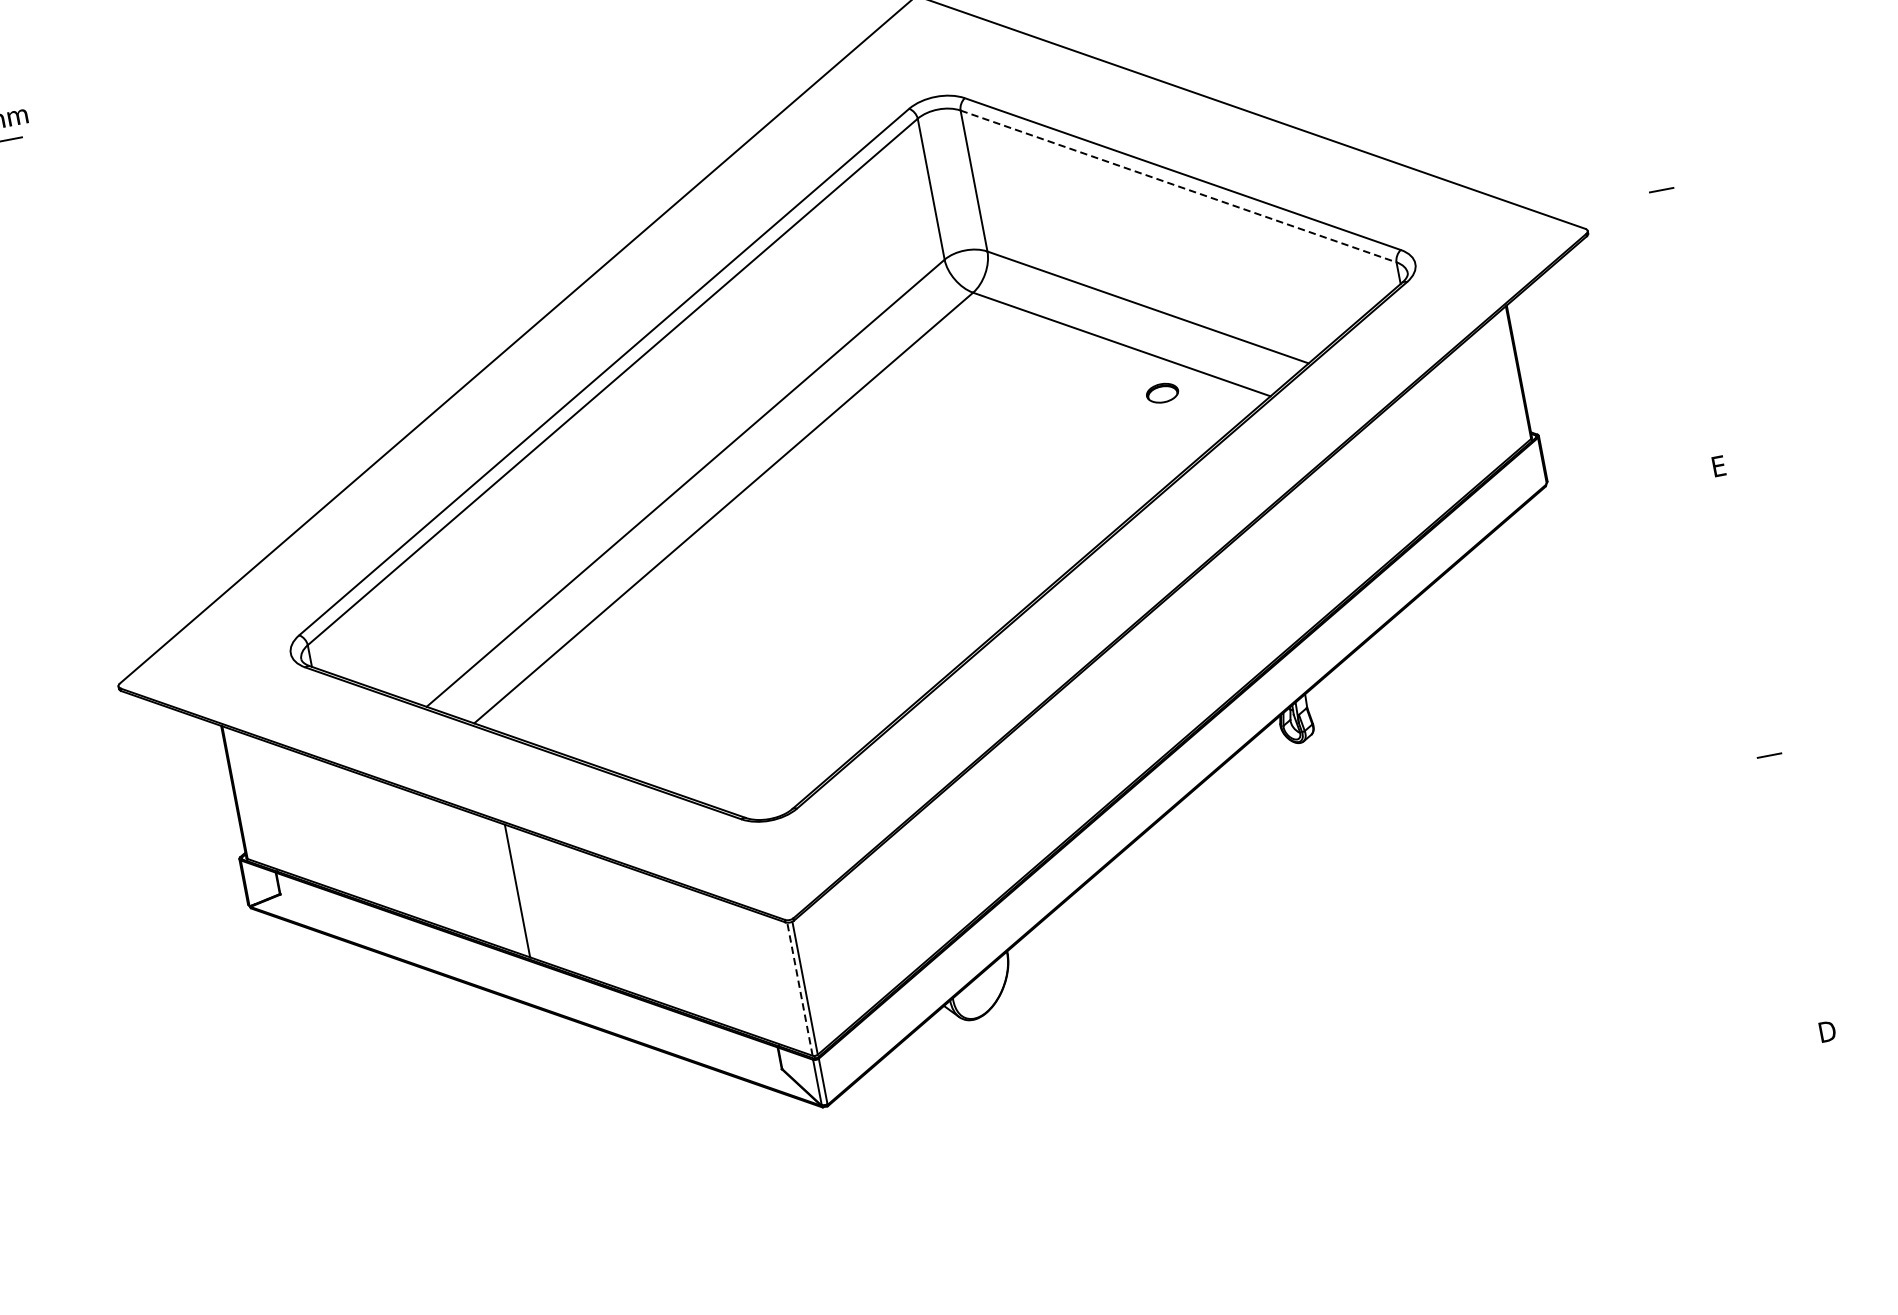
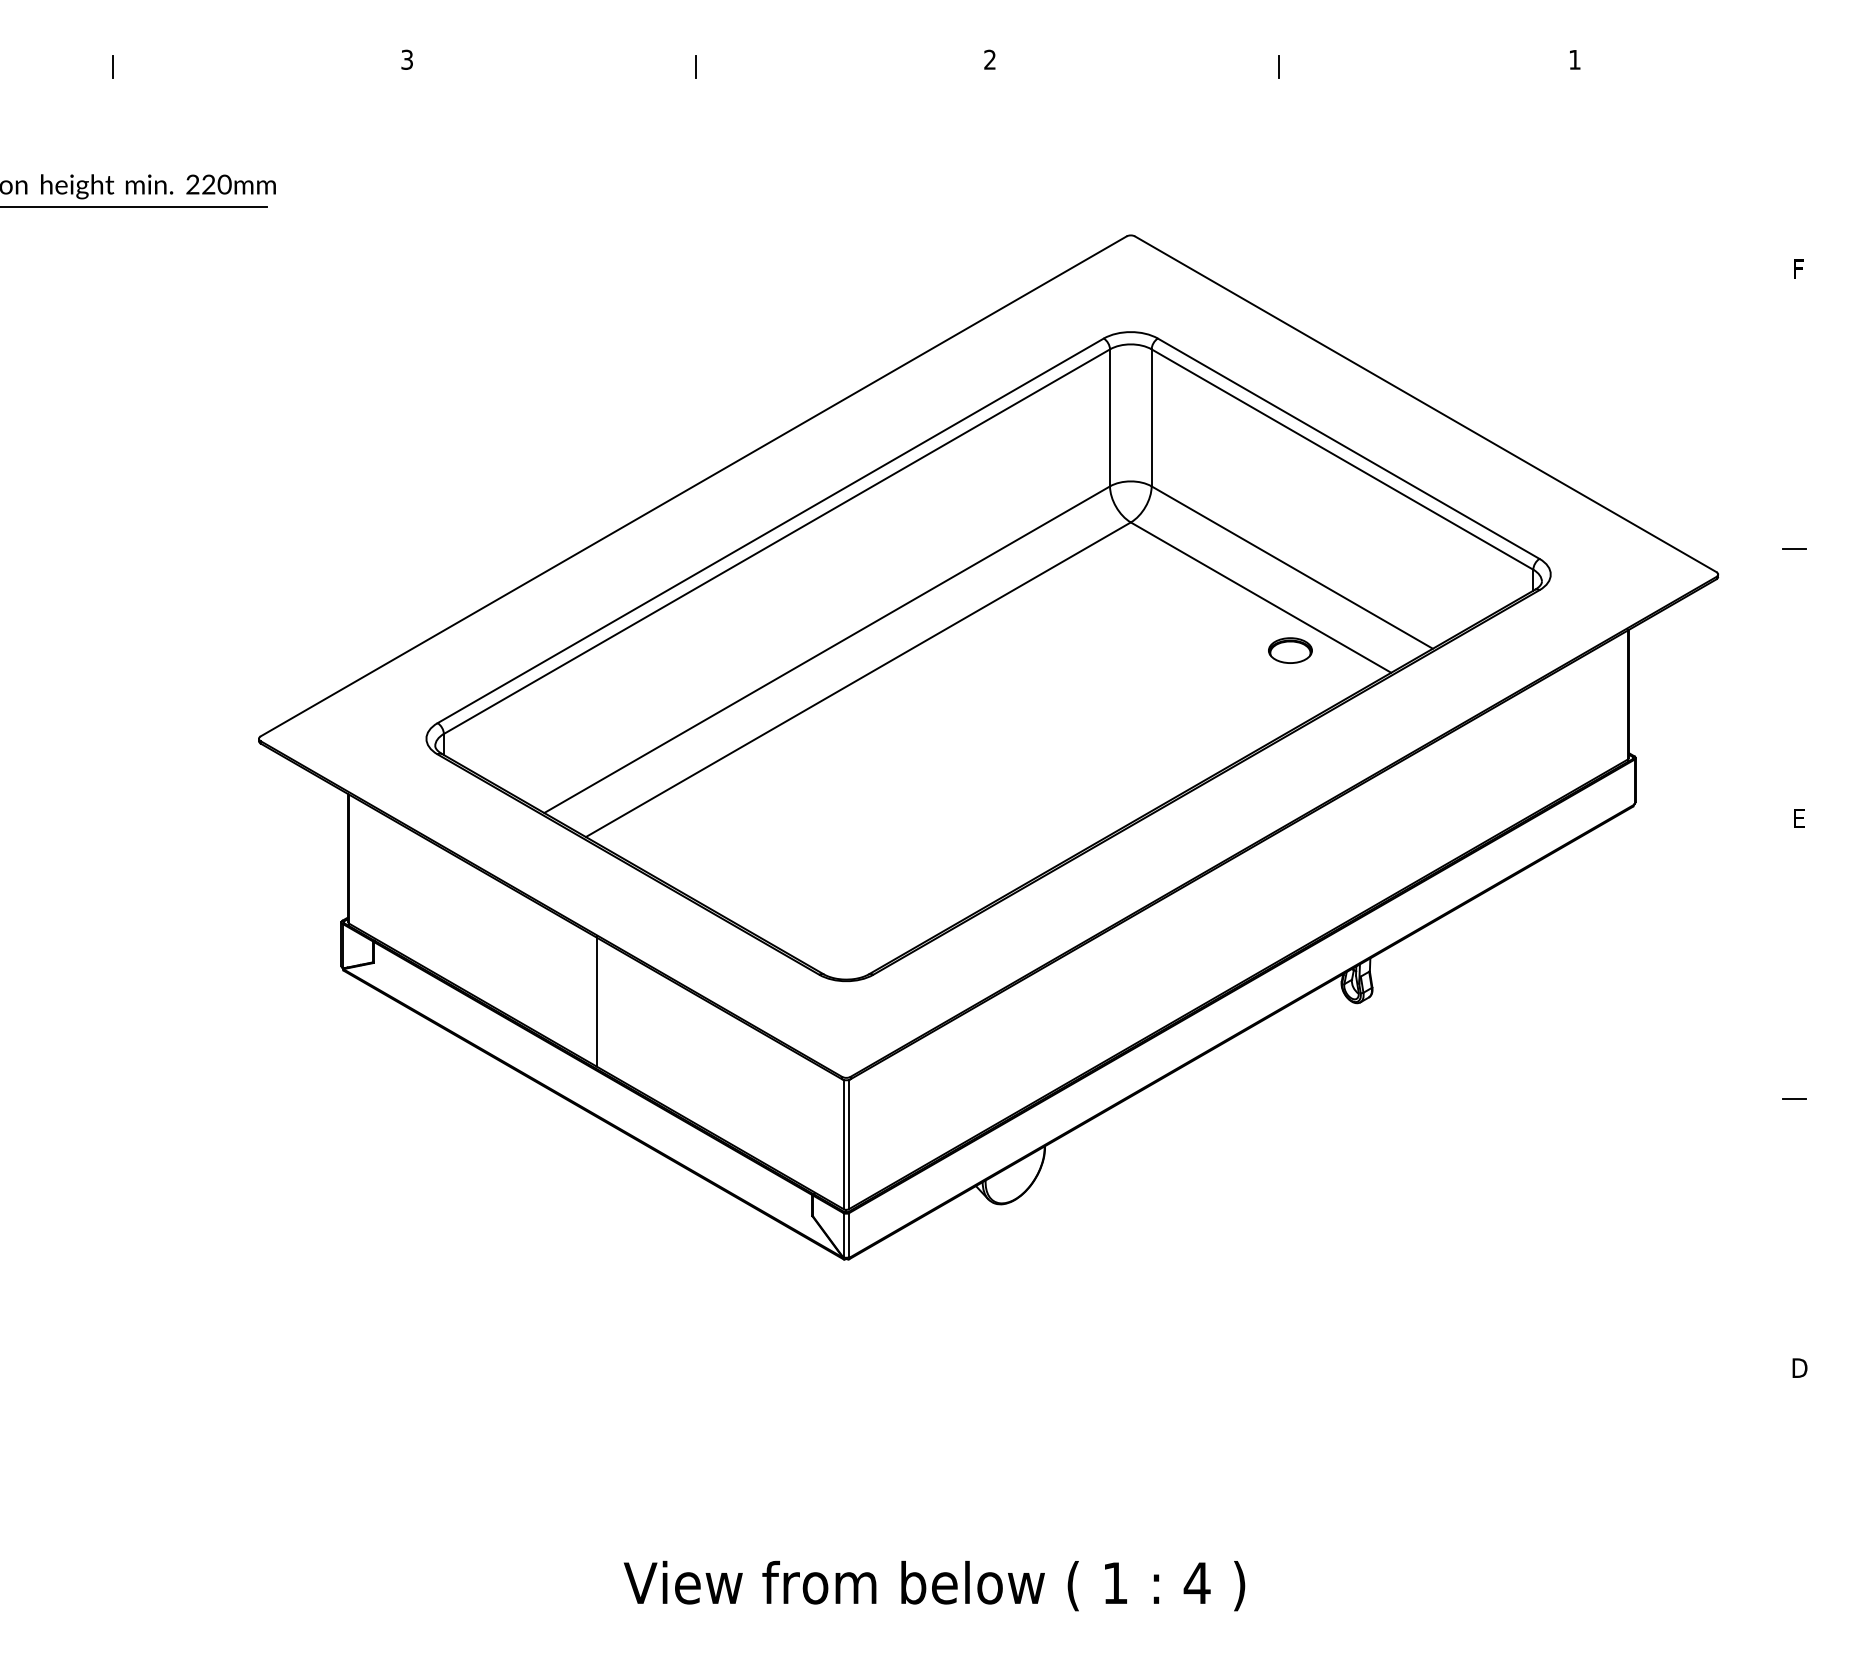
line: (1178, 186) -> (1342, 459), dashed -> solid
part: (1162, 393) -> (1290, 650), size x1.43
line: (799, 989) -> (843, 1144), dashed -> solid

